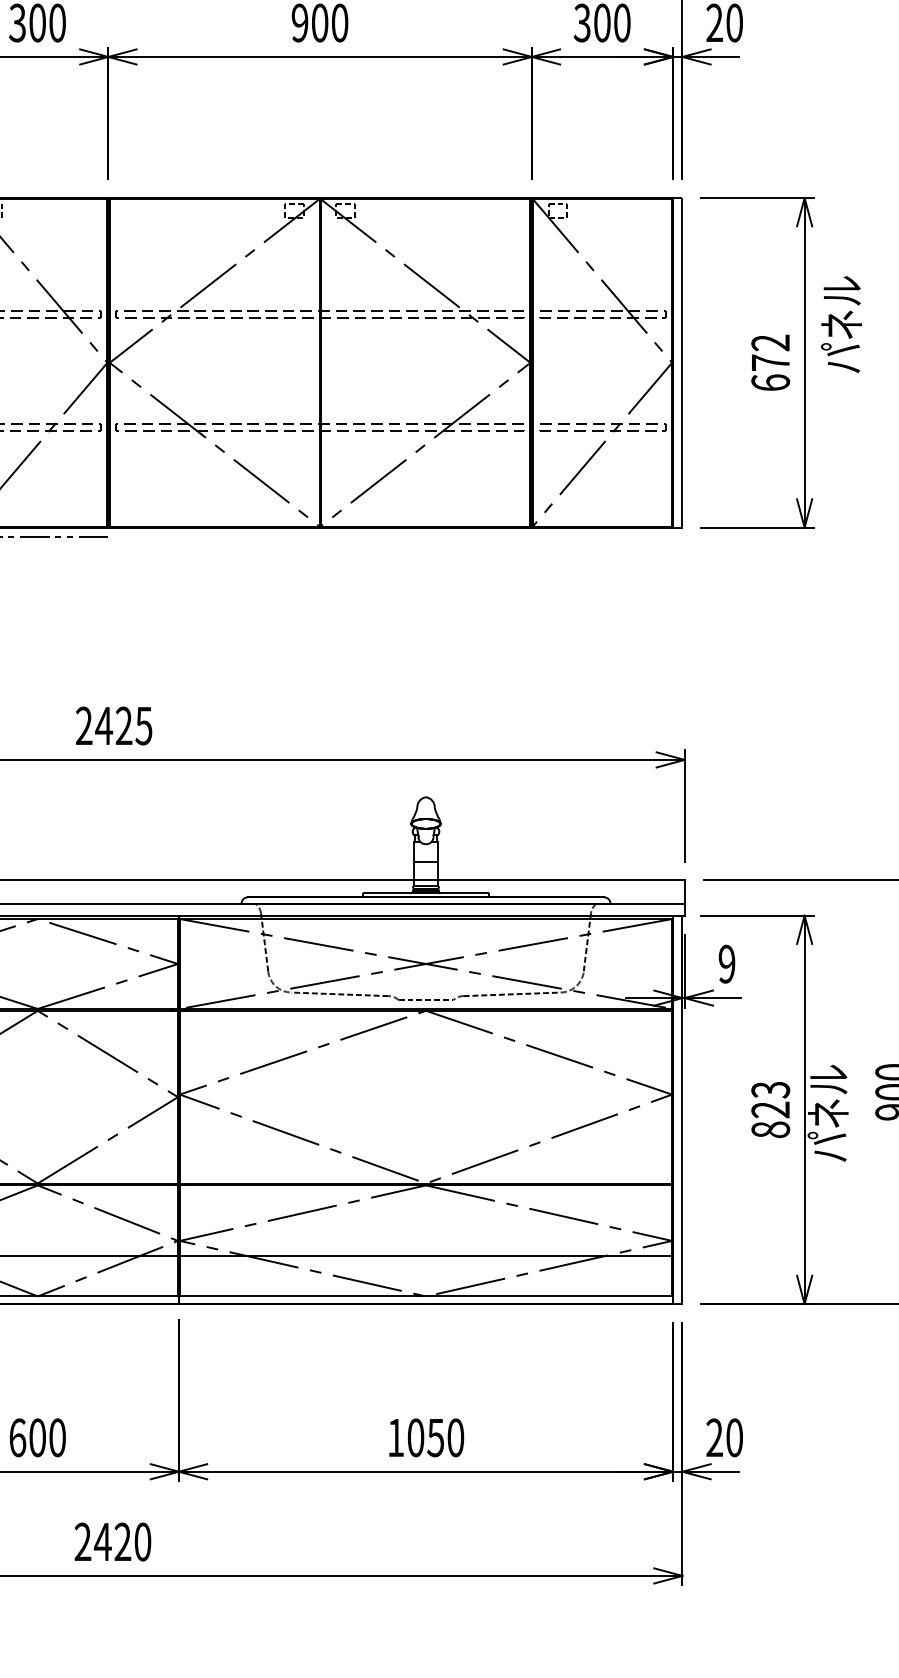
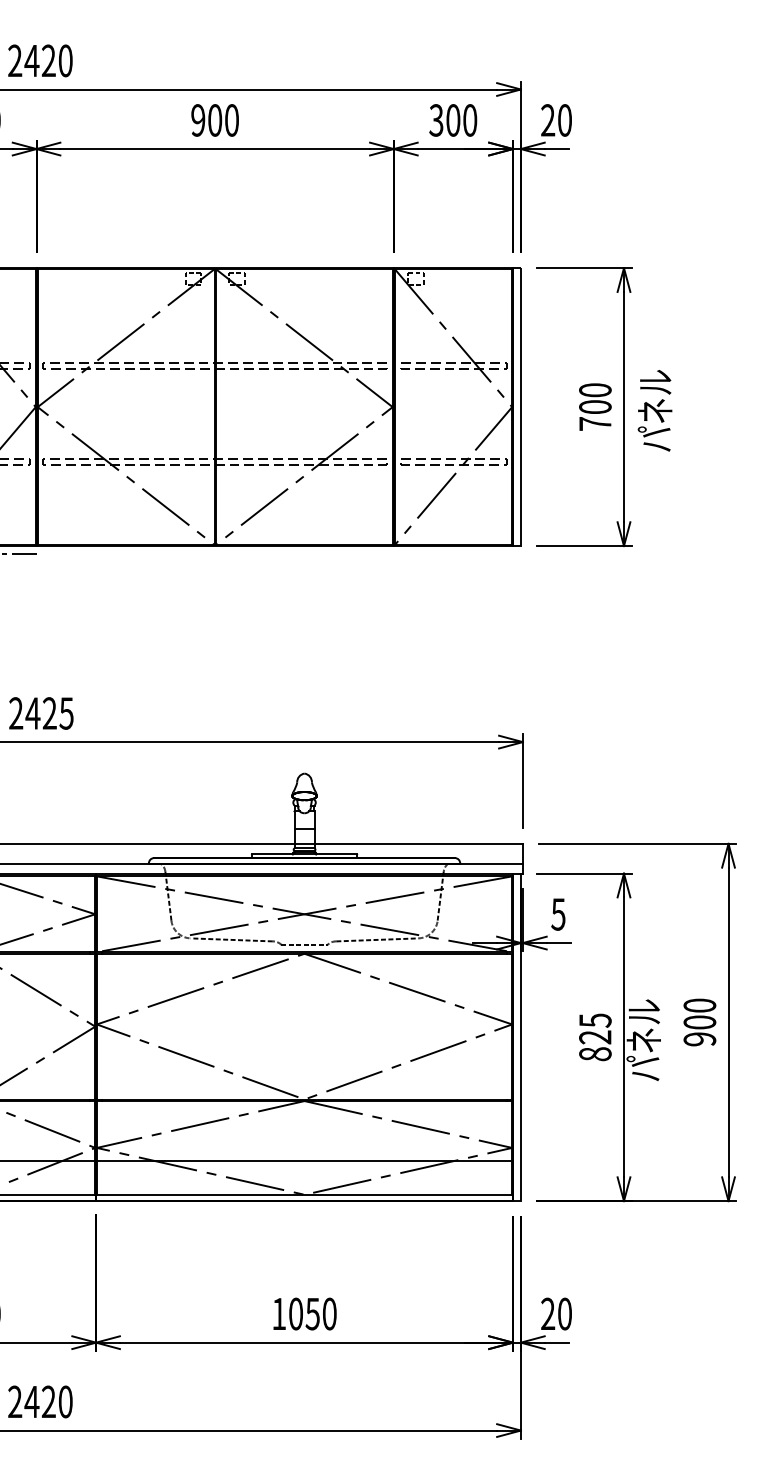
text: (840, 324) -> (654, 410), moved
text: (770, 362) -> (595, 406), 672 -> 700
text: (727, 964) -> (558, 914), 9 -> 5
text: (770, 1089) -> (595, 1020), 823 -> 825

